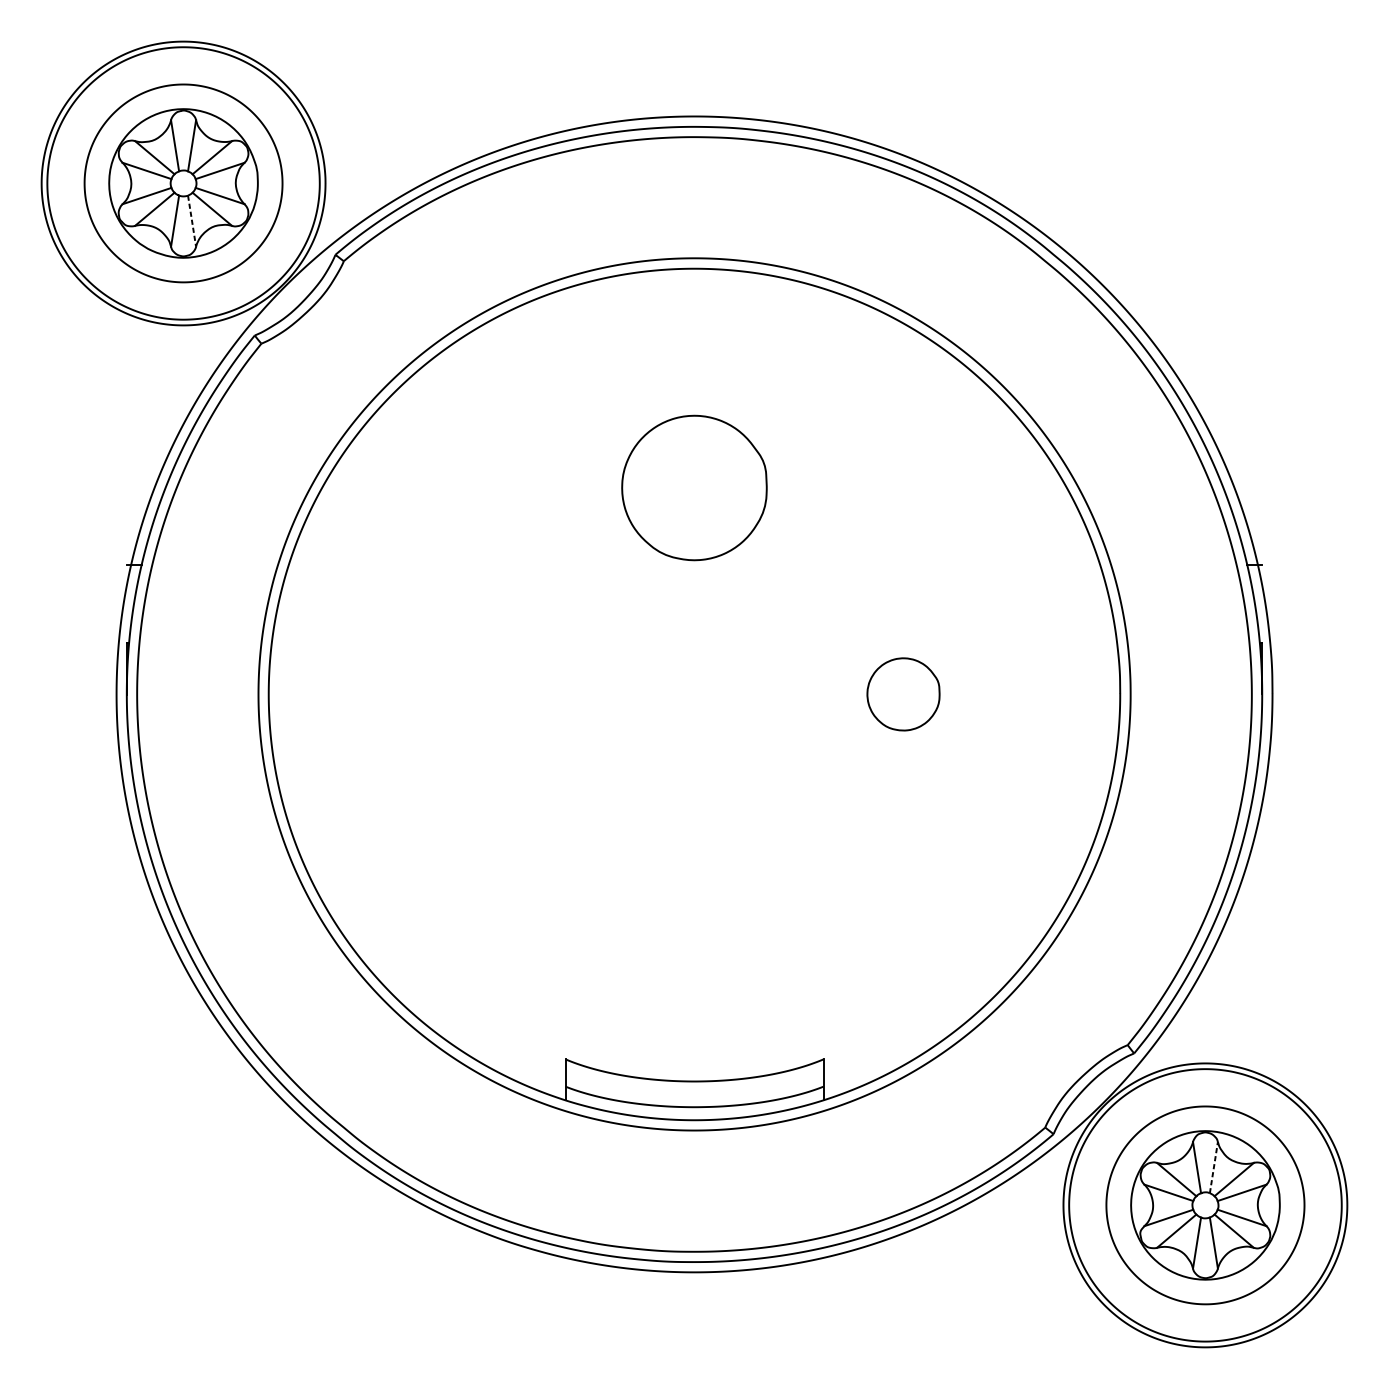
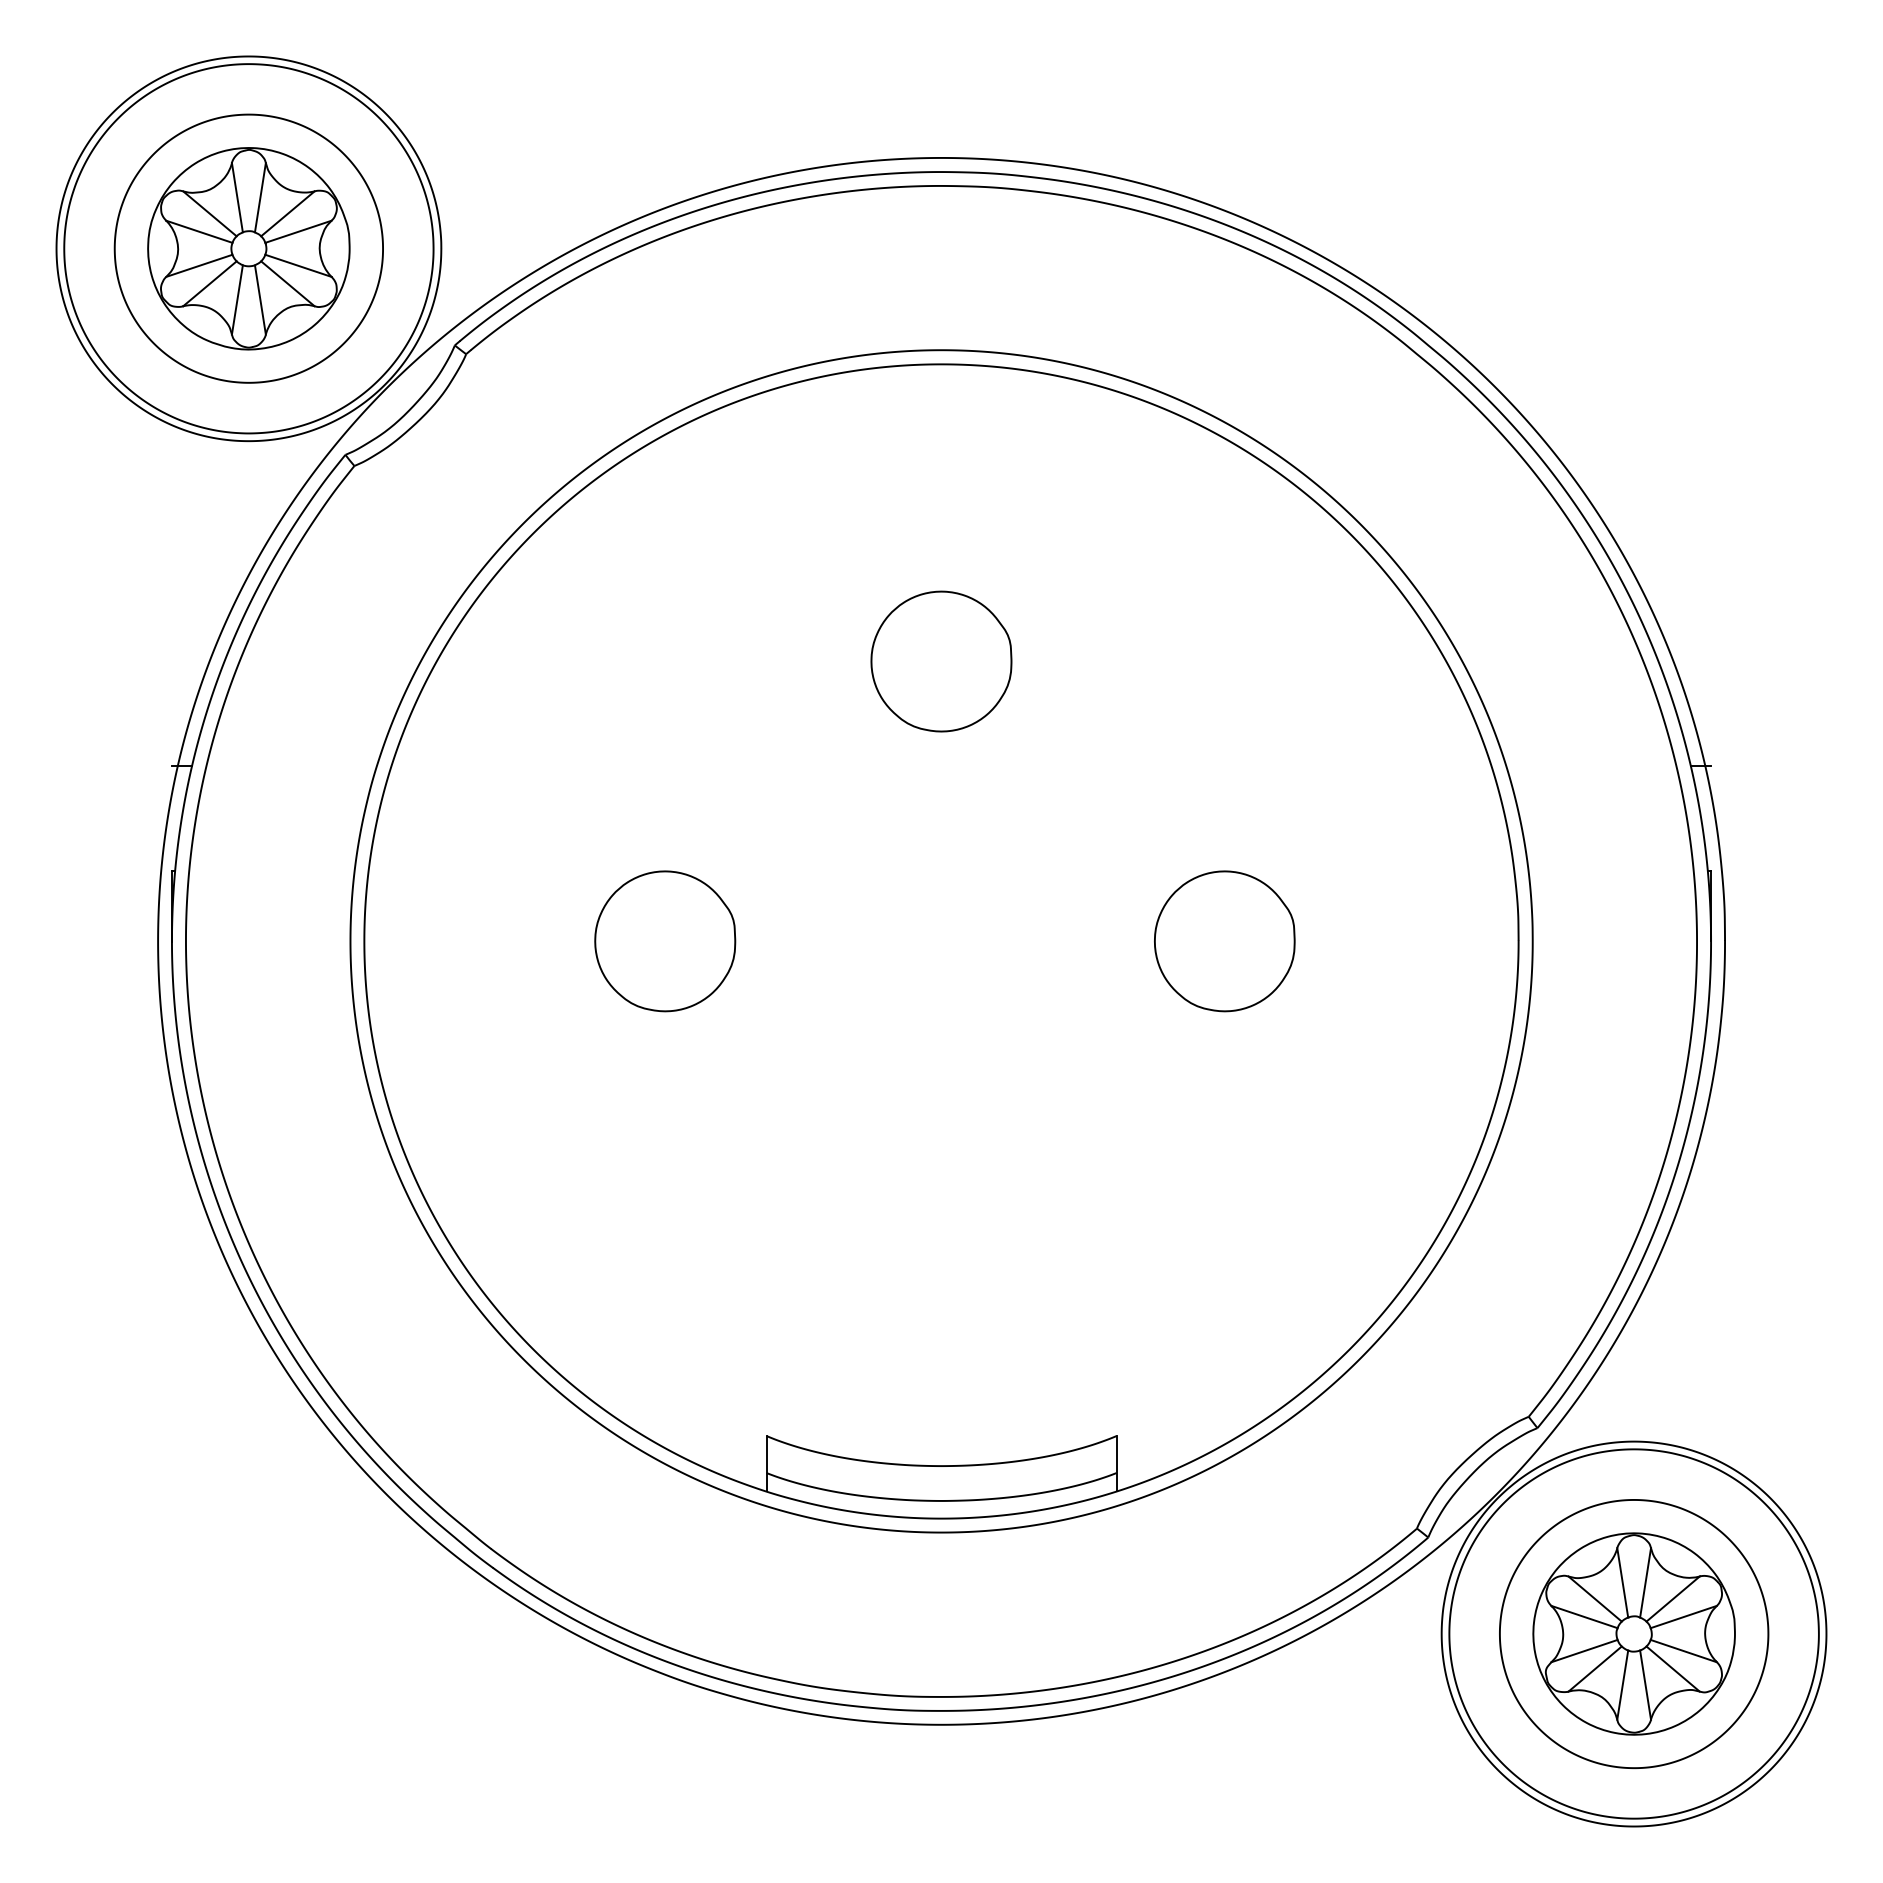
line: (192, 221) -> (260, 300), dashed -> solid
part: (694, 487) -> (941, 661), size x0.71
part: (490, 694) -> (665, 941), added
part: (903, 694) -> (1224, 941), size x1.43
line: (1213, 1167) -> (1645, 1582), dashed -> solid

